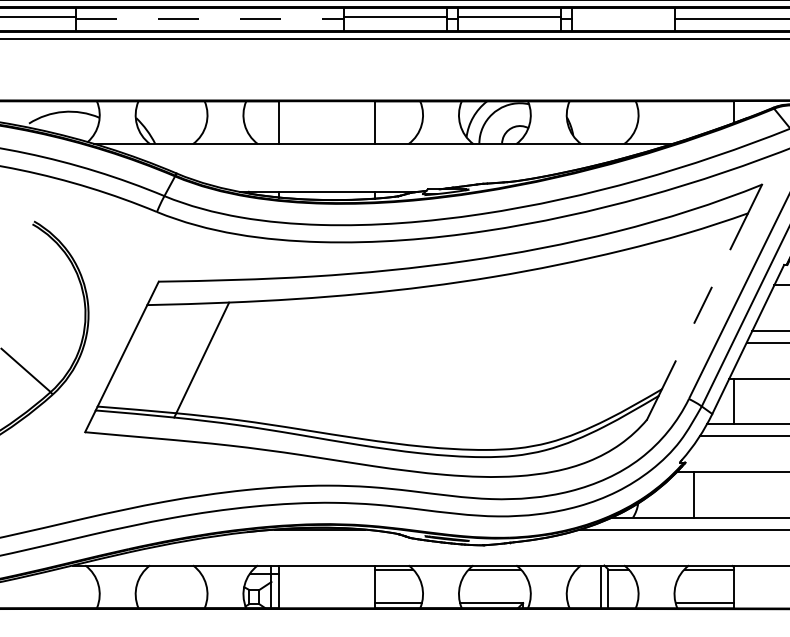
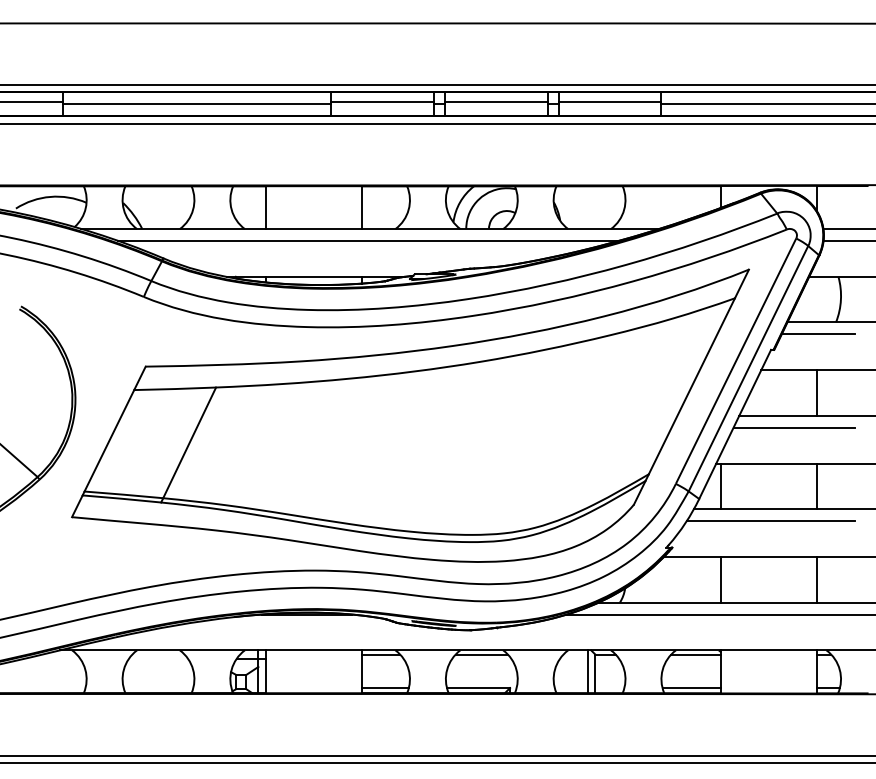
line: (622, 16) -> (609, 101), added
line: (210, 19) -> (197, 104), dashed -> solid
line: (381, 155) -> (368, 240), added
line: (704, 301) -> (691, 386), dashed -> solid
line: (694, 494) -> (721, 579), moved

